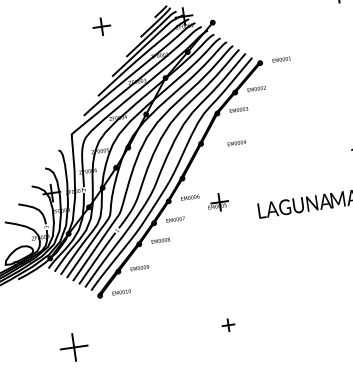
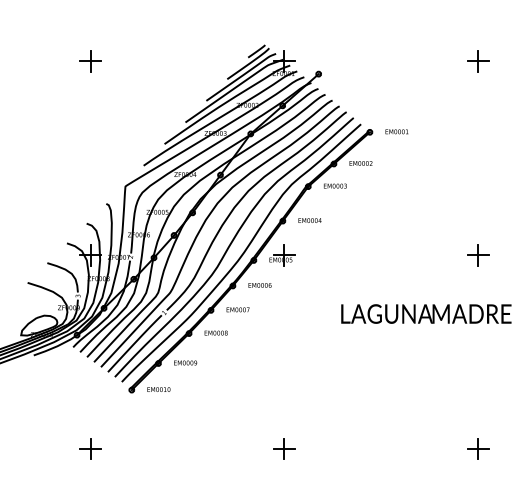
part: (101, 26) -> (90, 61), moved
text: (236, 143) -> (309, 220), moved
part: (218, 202) -> (282, 255), moved
part: (228, 324) -> (284, 448), size x1.43
part: (73, 347) -> (90, 448), size x0.62

